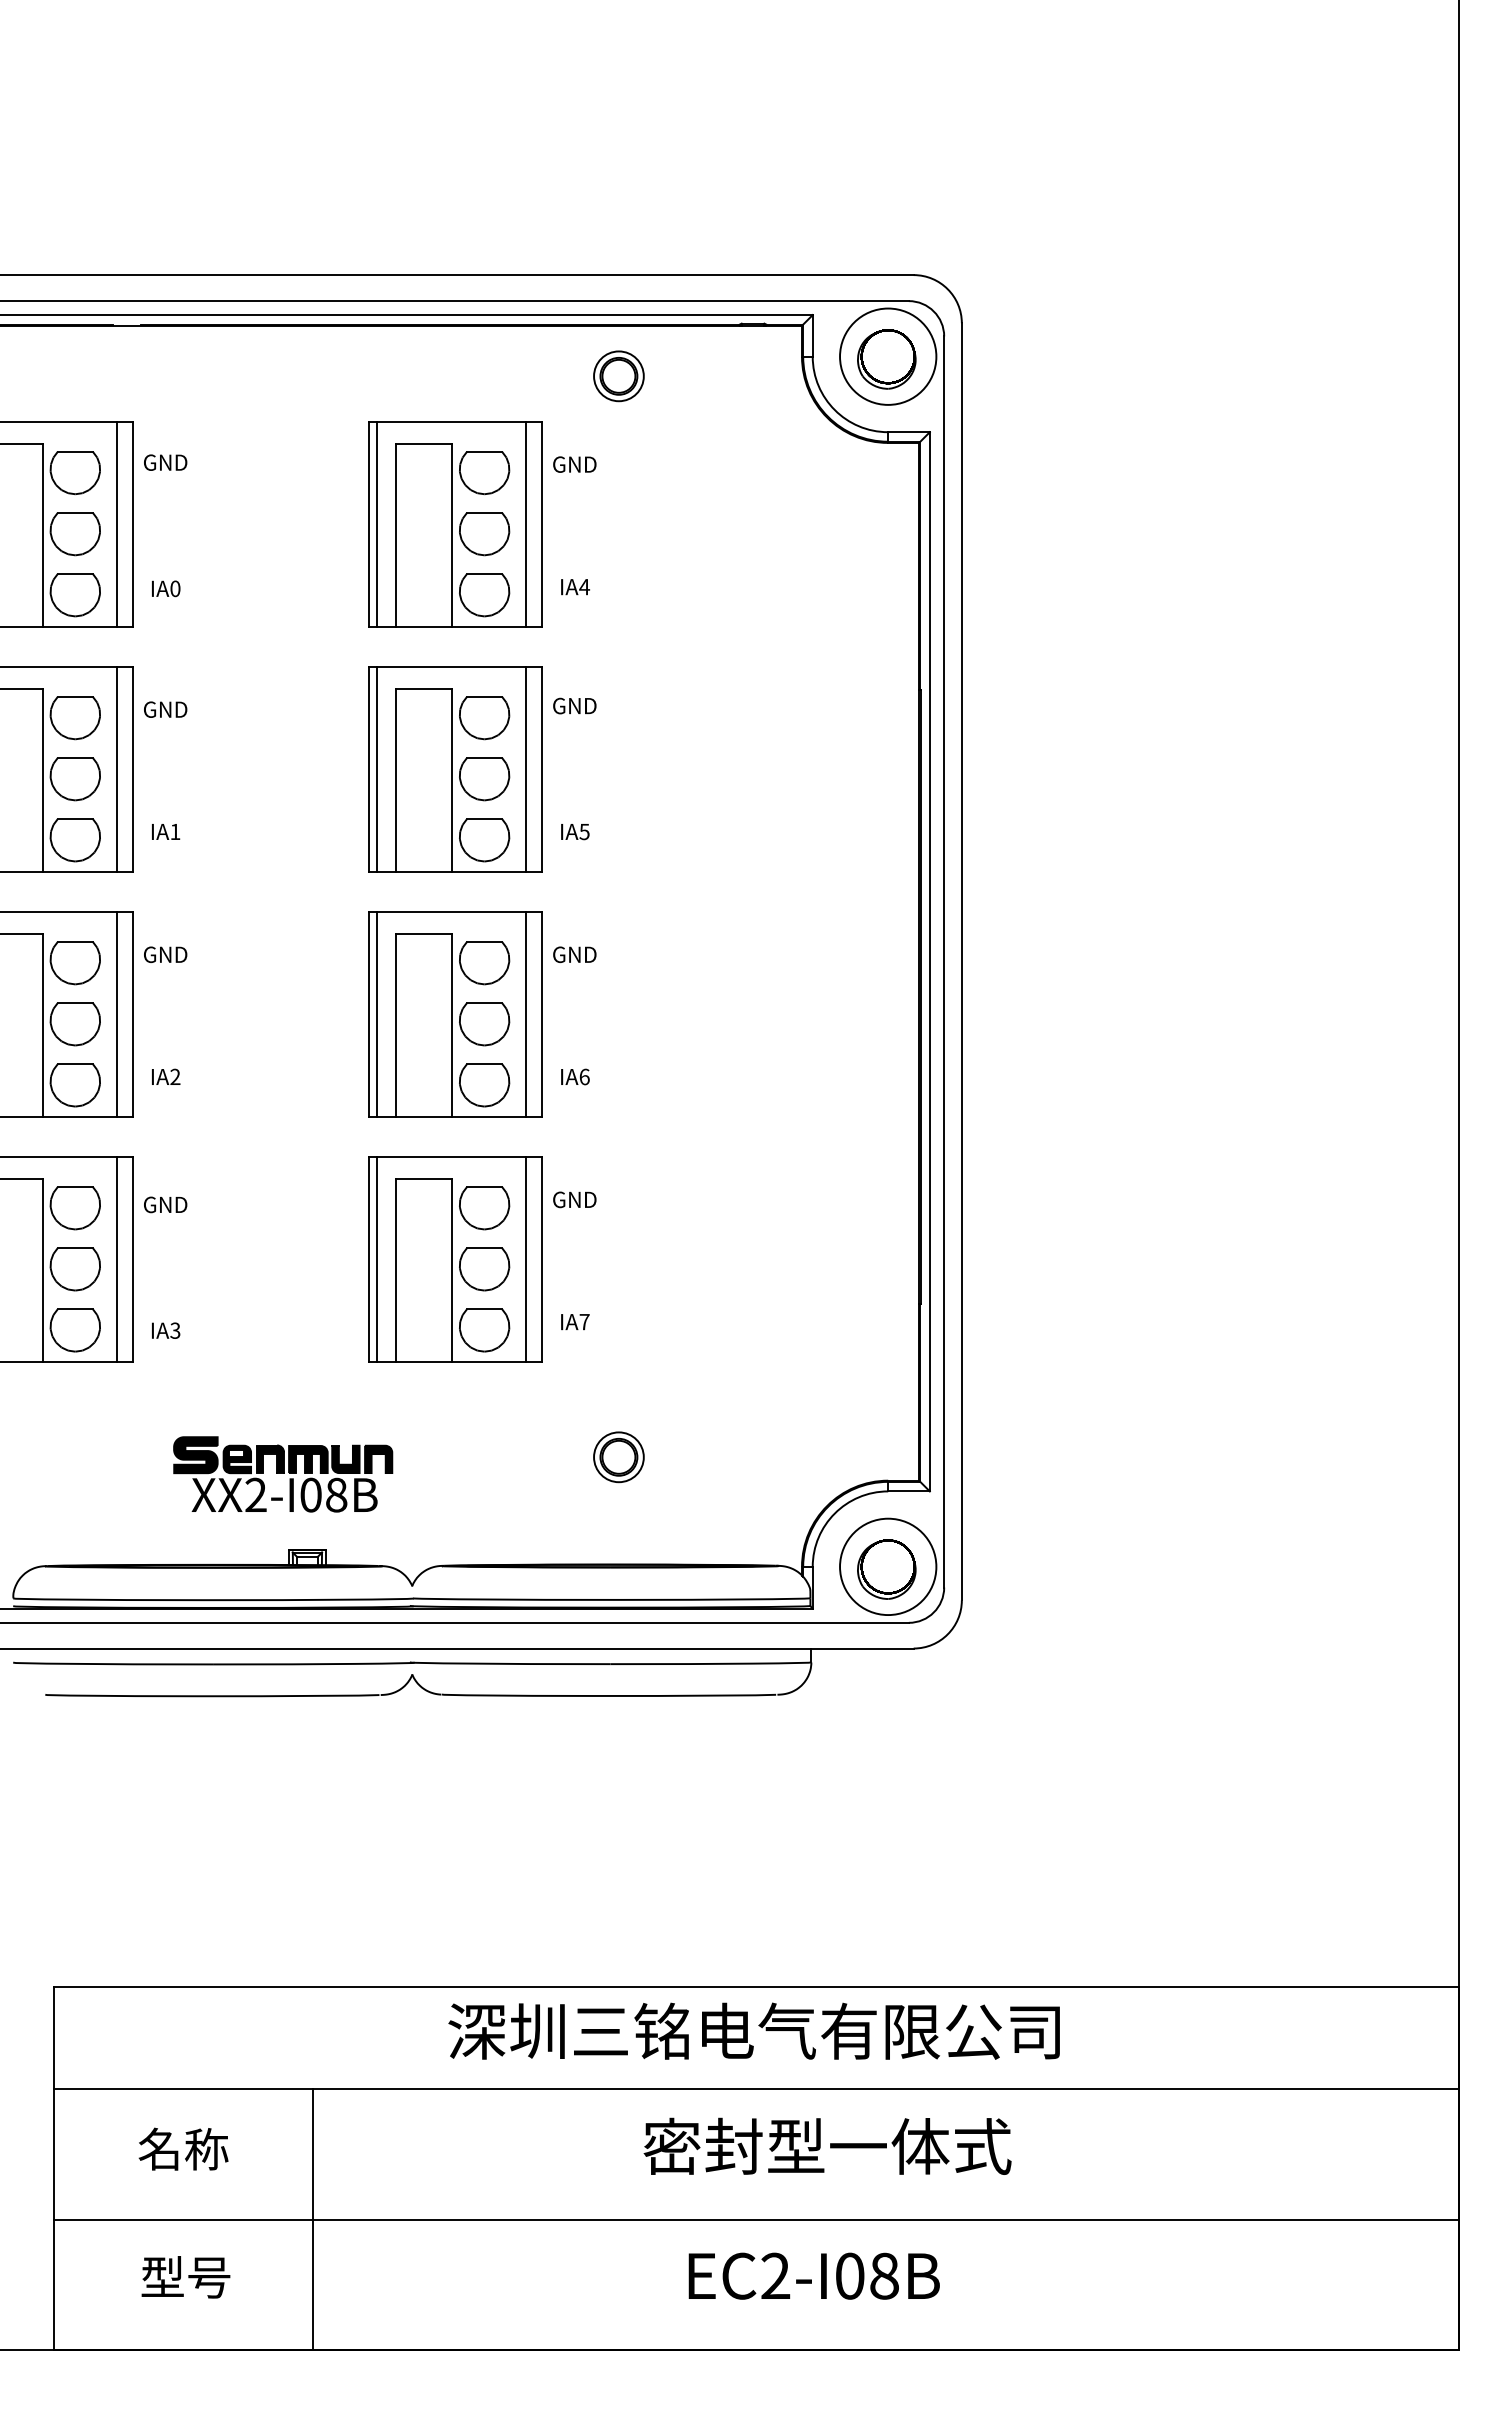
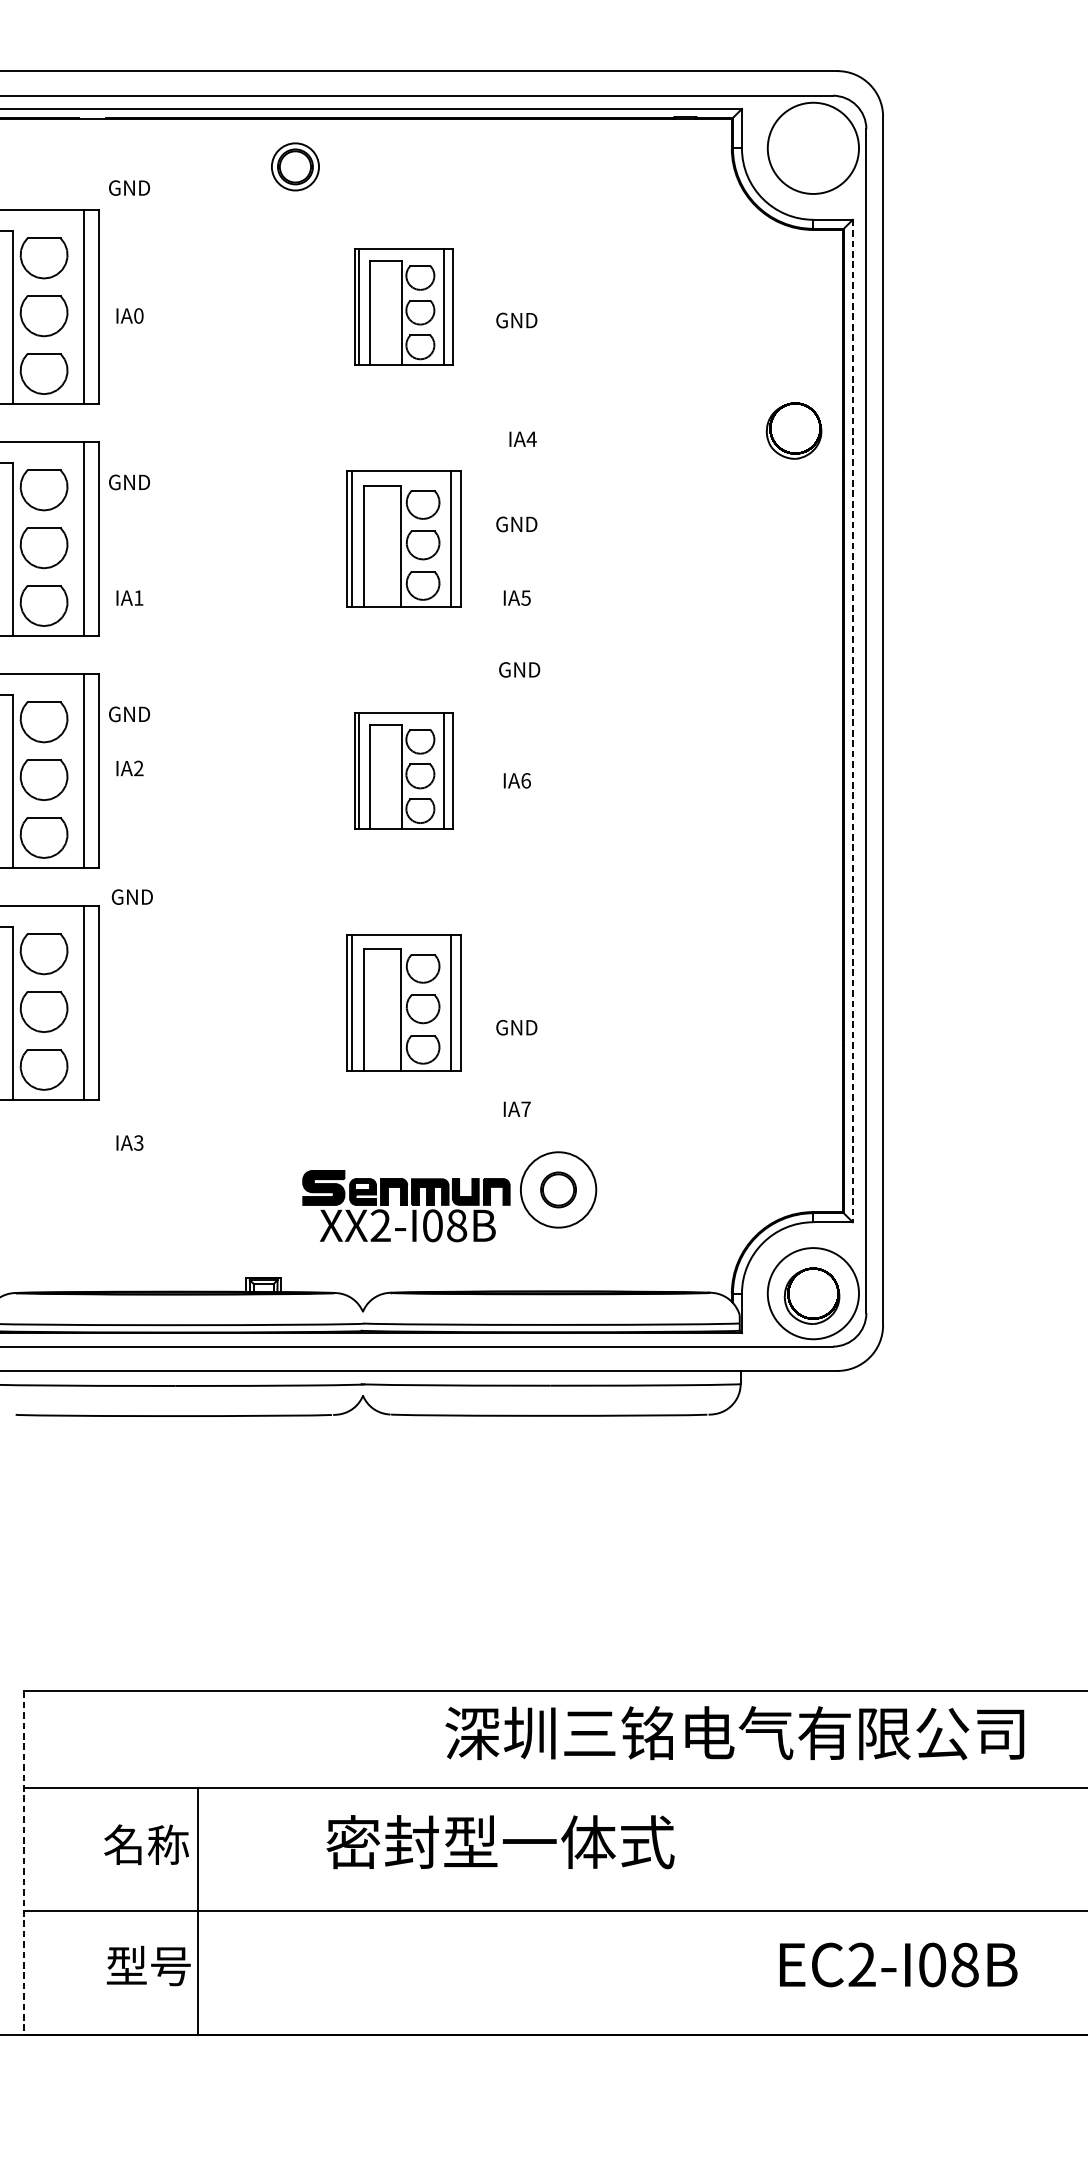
part: (886, 359) -> (793, 431), moved
part: (618, 376) -> (295, 167), moved
text: (165, 462) -> (129, 187), moved
text: (574, 464) -> (516, 320), moved
part: (455, 524) -> (403, 307), size x0.6
text: (575, 587) -> (523, 439), moved
text: (166, 588) -> (130, 315), moved
text: (574, 705) -> (516, 523), moved
part: (455, 769) -> (403, 539), size x0.7
text: (574, 954) -> (519, 669), moved
line: (929, 961) -> (852, 720), solid -> dashed
part: (455, 1014) -> (403, 770), size x0.6
text: (166, 1076) -> (130, 768), moved
text: (575, 1076) -> (517, 780), moved
text: (574, 1199) -> (516, 1027), moved
text: (165, 1204) -> (132, 896), moved
part: (455, 1259) -> (403, 1002), size x0.7
text: (575, 1322) -> (517, 1109), moved
text: (166, 1330) -> (130, 1142), moved
circle: (618, 1457) -> (558, 1190), size x1.6
part: (283, 1474) -> (406, 1206), moved
text: (753, 2030) -> (734, 1732), moved
text: (827, 2145) -> (500, 1841), moved
line: (53, 2168) -> (23, 1863), solid -> dashed
line: (313, 2219) -> (198, 1911), moved
text: (813, 2275) -> (897, 1964), moved

